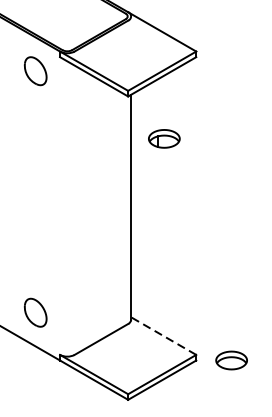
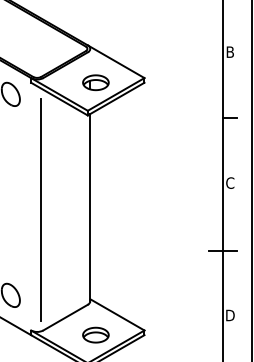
part: (163, 138) -> (95, 82), moved
line: (71, 209) -> (40, 209), added
line: (162, 335) -> (116, 314), dashed -> solid
part: (231, 359) -> (95, 334), moved

